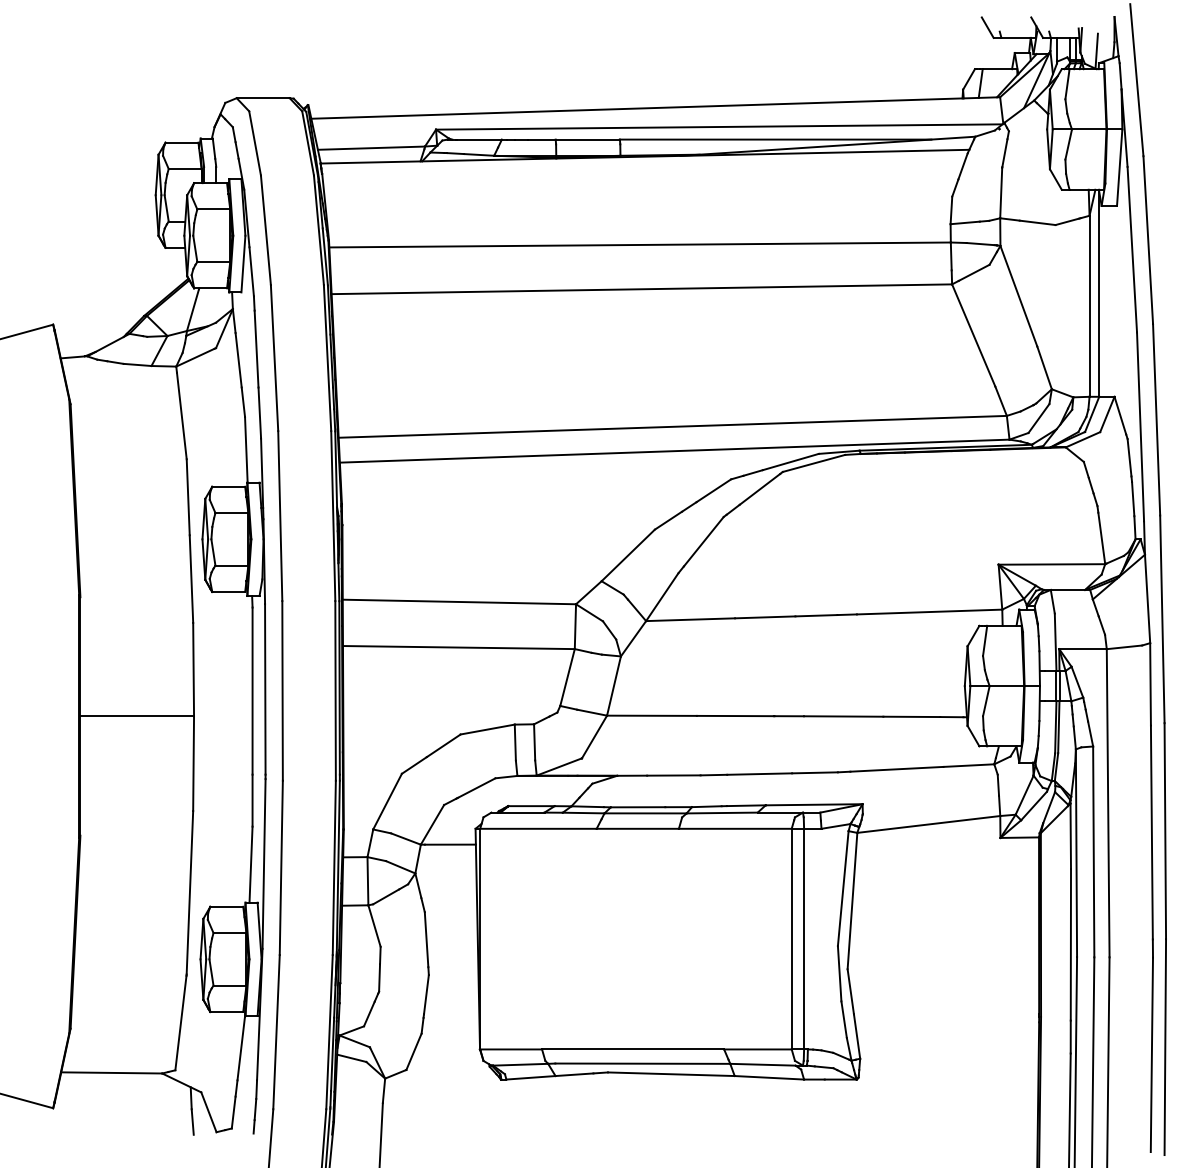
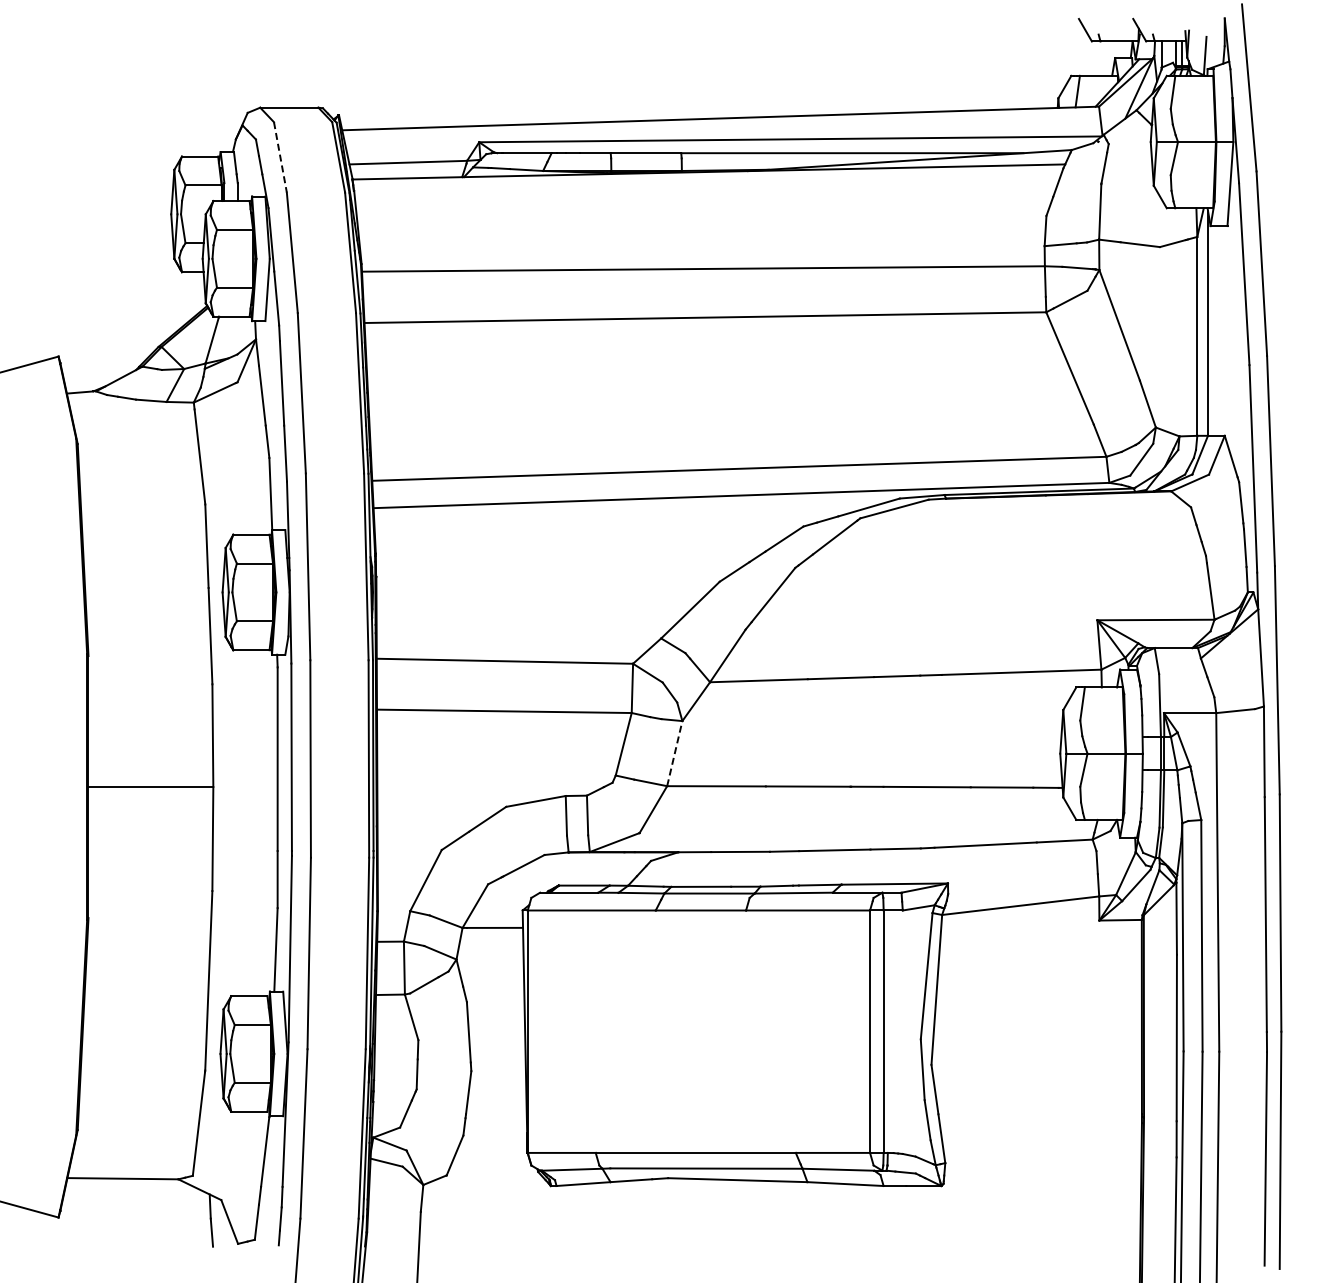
line: (255, 143) -> (280, 157), solid -> dashed
line: (613, 685) -> (674, 753), solid -> dashed

